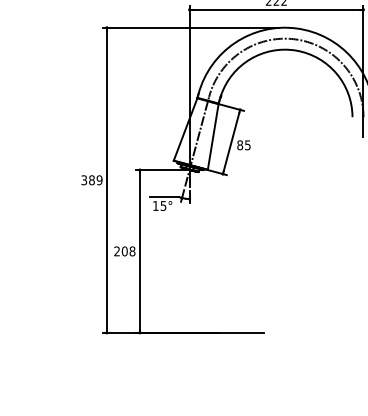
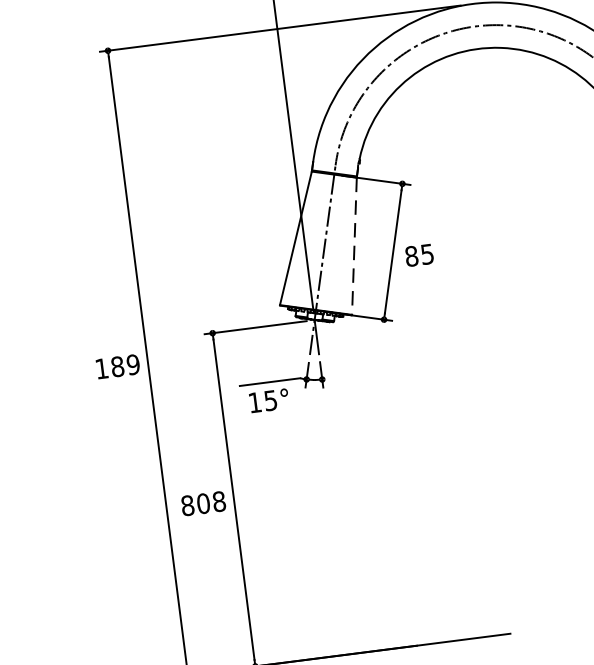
line: (213, 137) -> (355, 247), solid -> dashed
text: (84, 180) -> (102, 369), 389 -> 189
text: (117, 251) -> (188, 505), 208 -> 808

